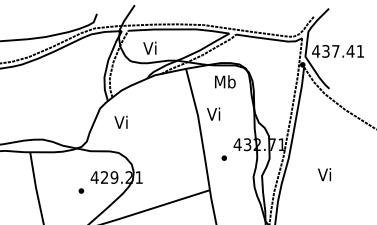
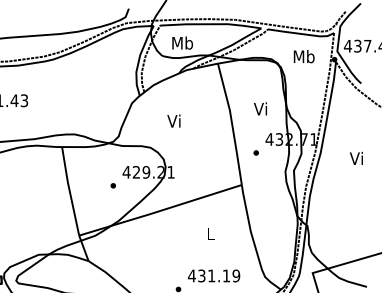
text: (150, 47) -> (182, 42), Vi -> Mb
text: (224, 81) -> (303, 56), moved
text: (213, 113) -> (260, 108), moved
text: (120, 121) -> (173, 120), moved
text: (323, 173) -> (355, 157), moved

